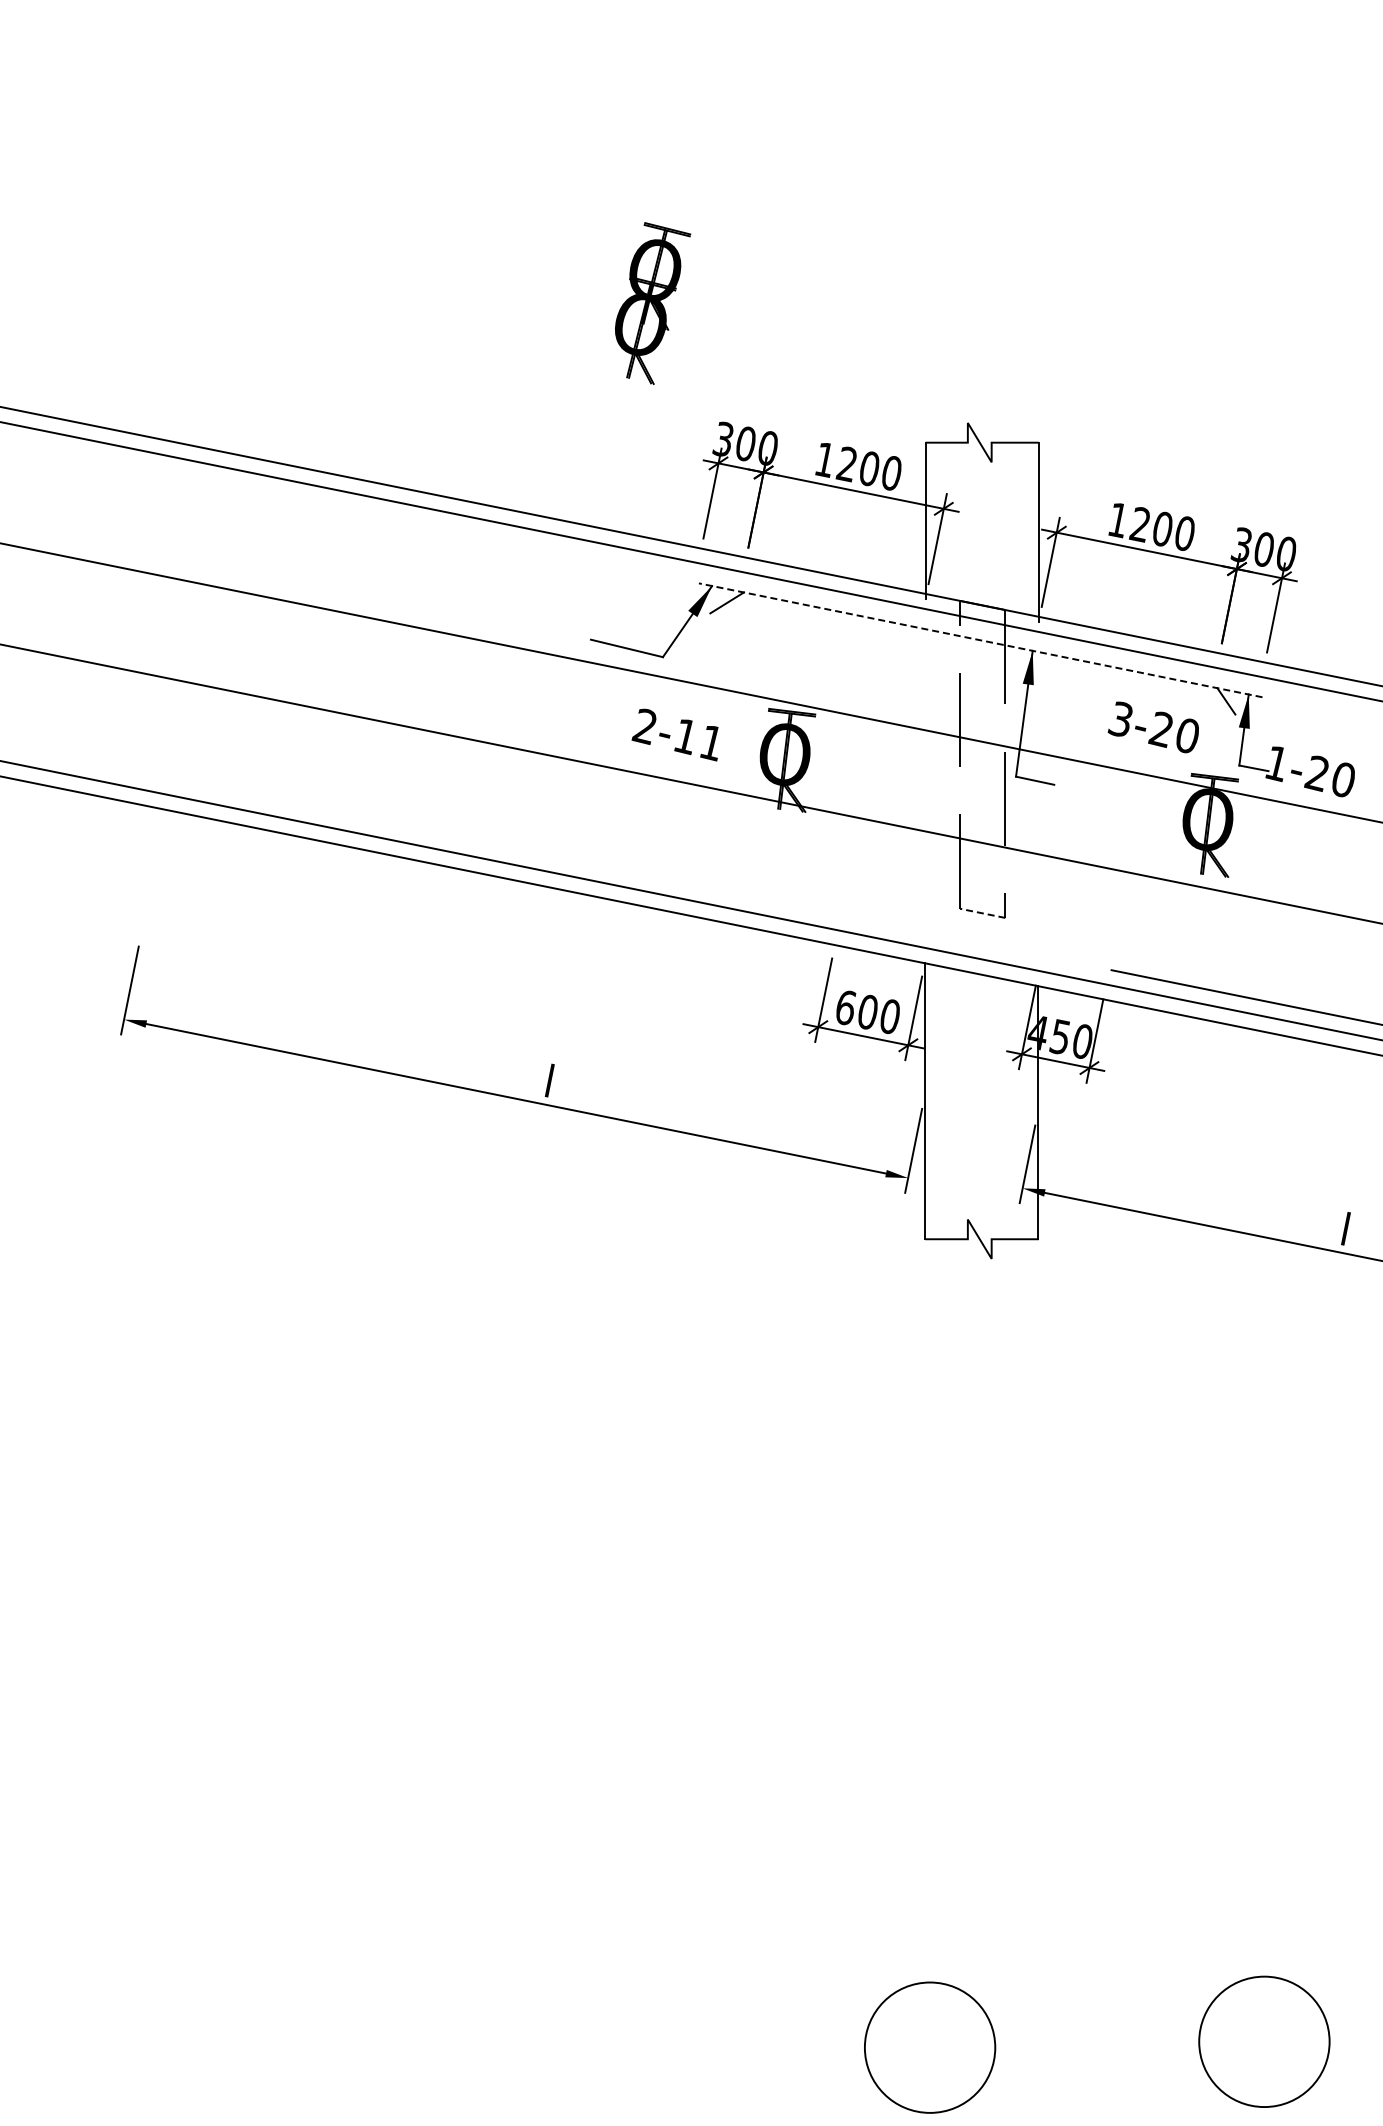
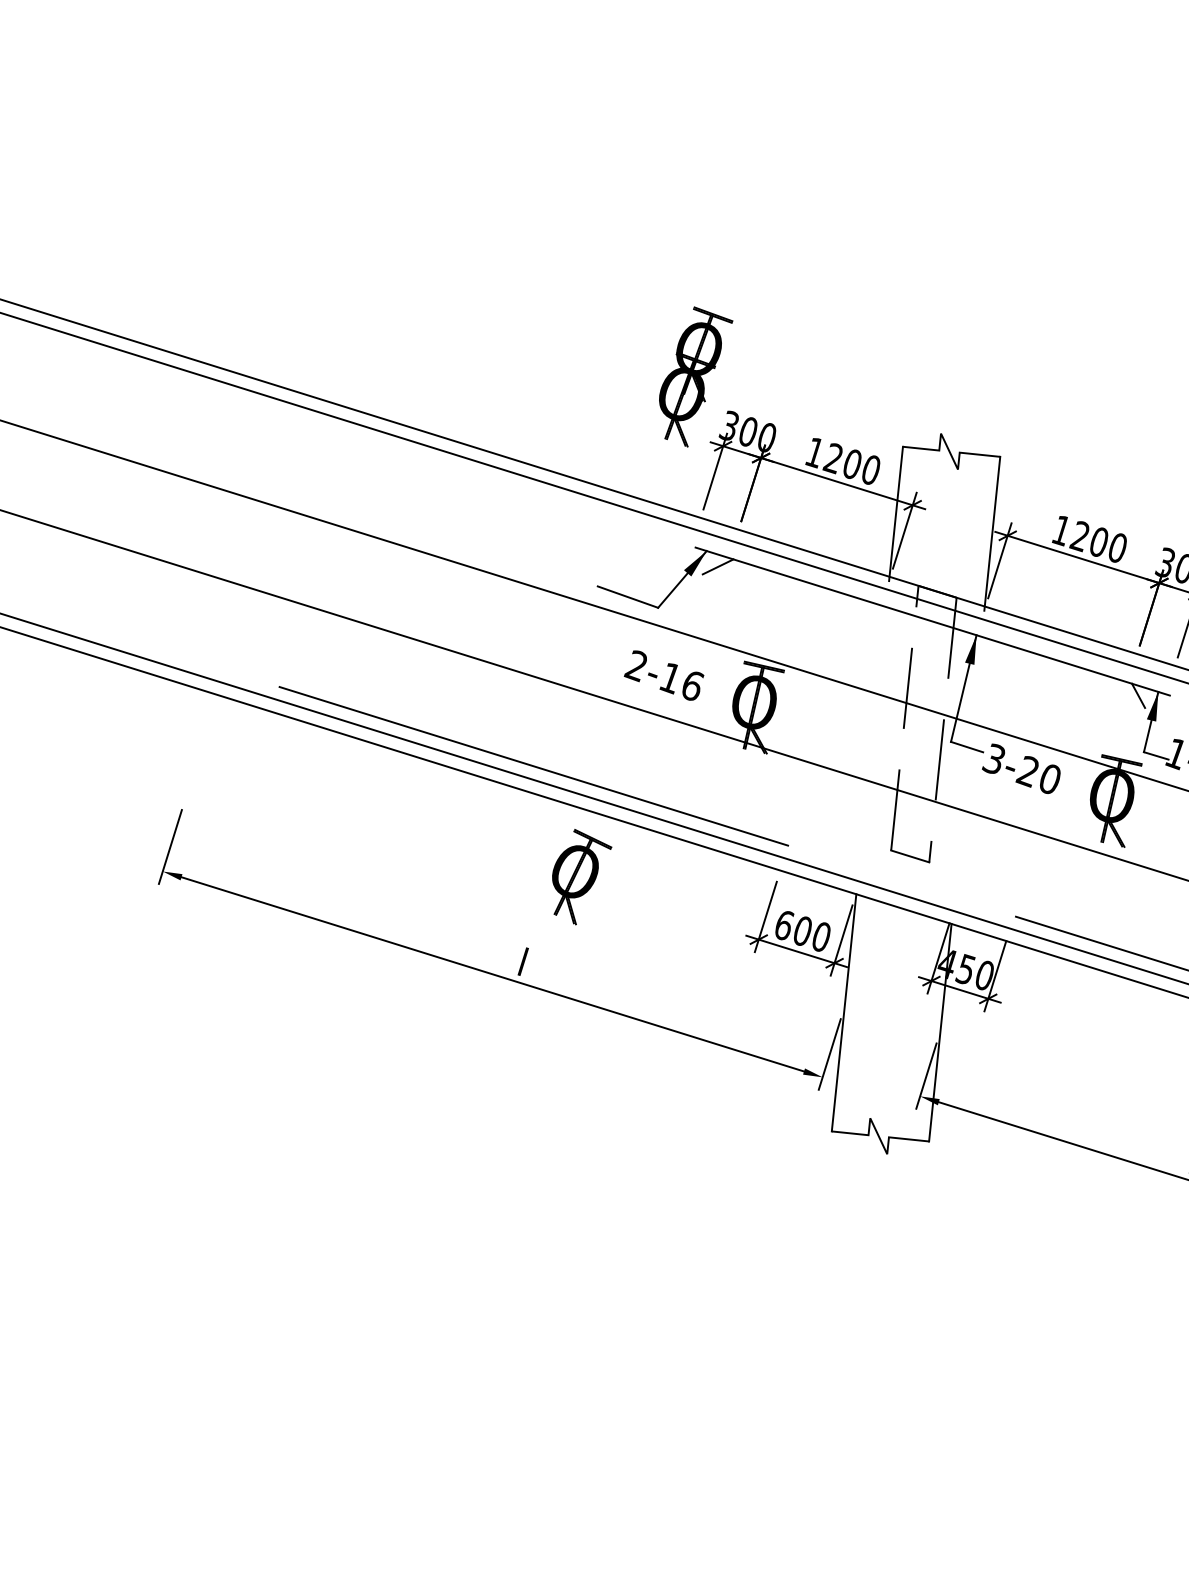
part: (653, 303) -> (694, 377), moved
line: (980, 640) -> (932, 621), dashed -> solid
text: (1152, 727) -> (1020, 768), moved
text: (712, 743) -> (693, 686), 2-11 -> 2-16
line: (538, 854) -> (533, 766), added
line: (982, 913) -> (910, 856), dashed -> solid
part: (605, 976) -> (580, 877), added

